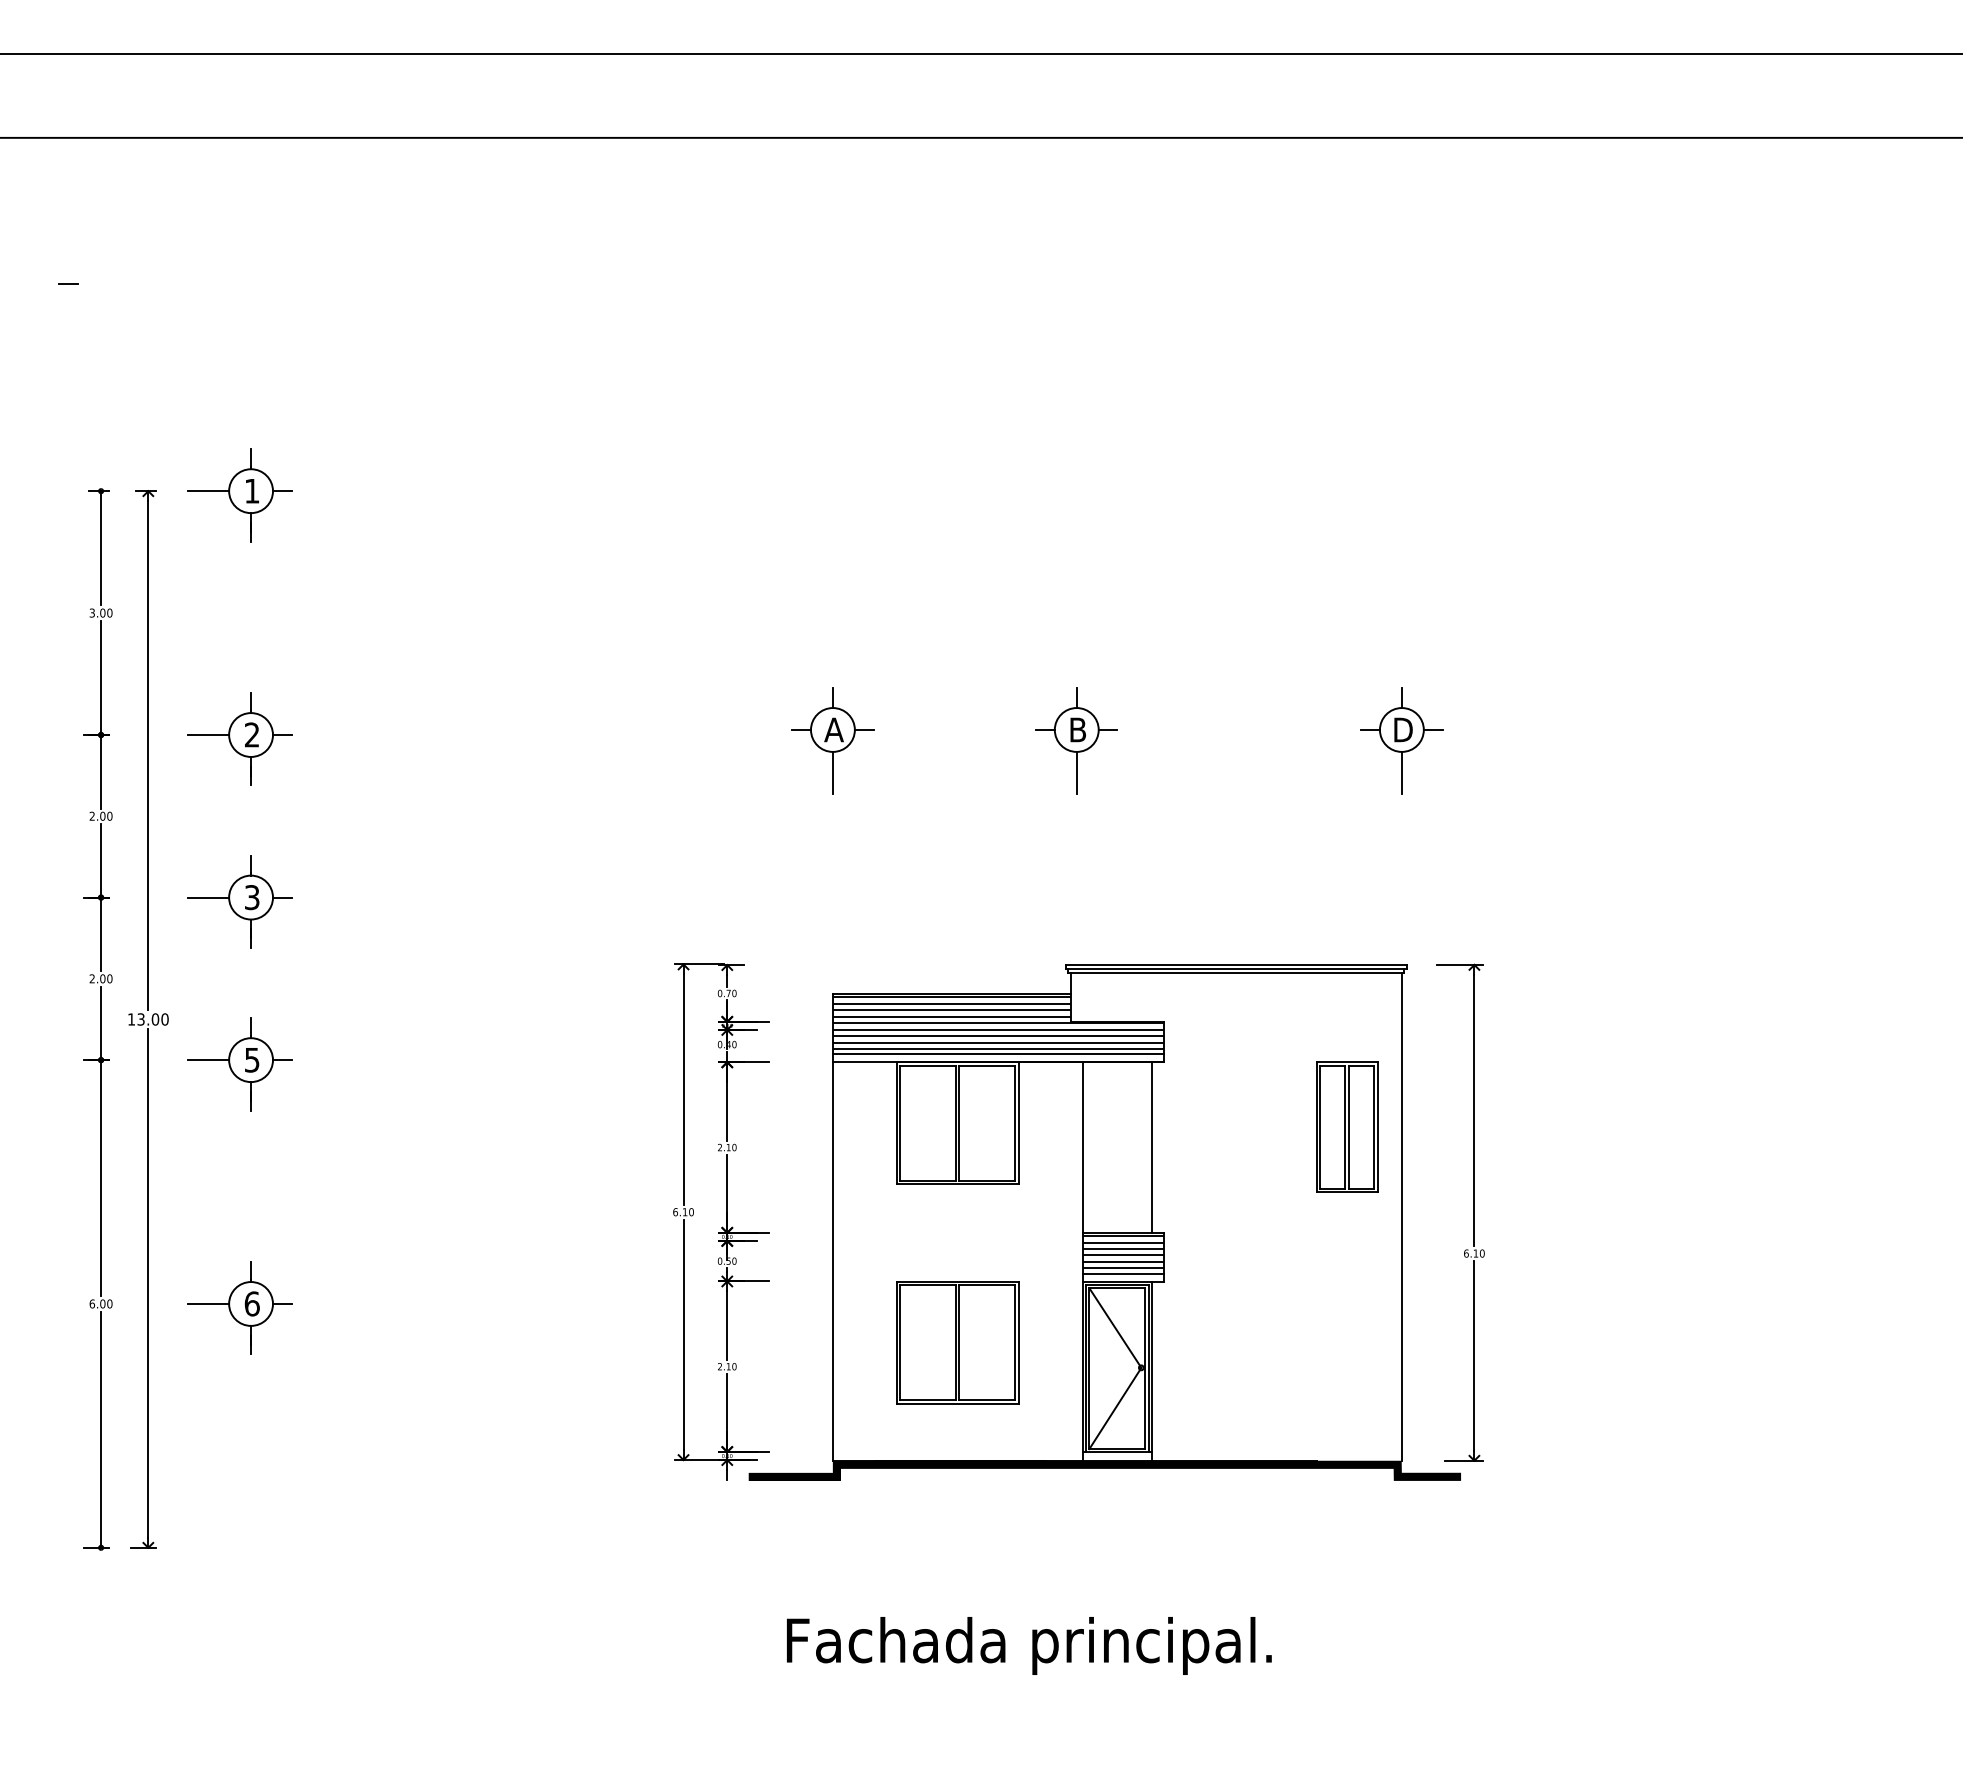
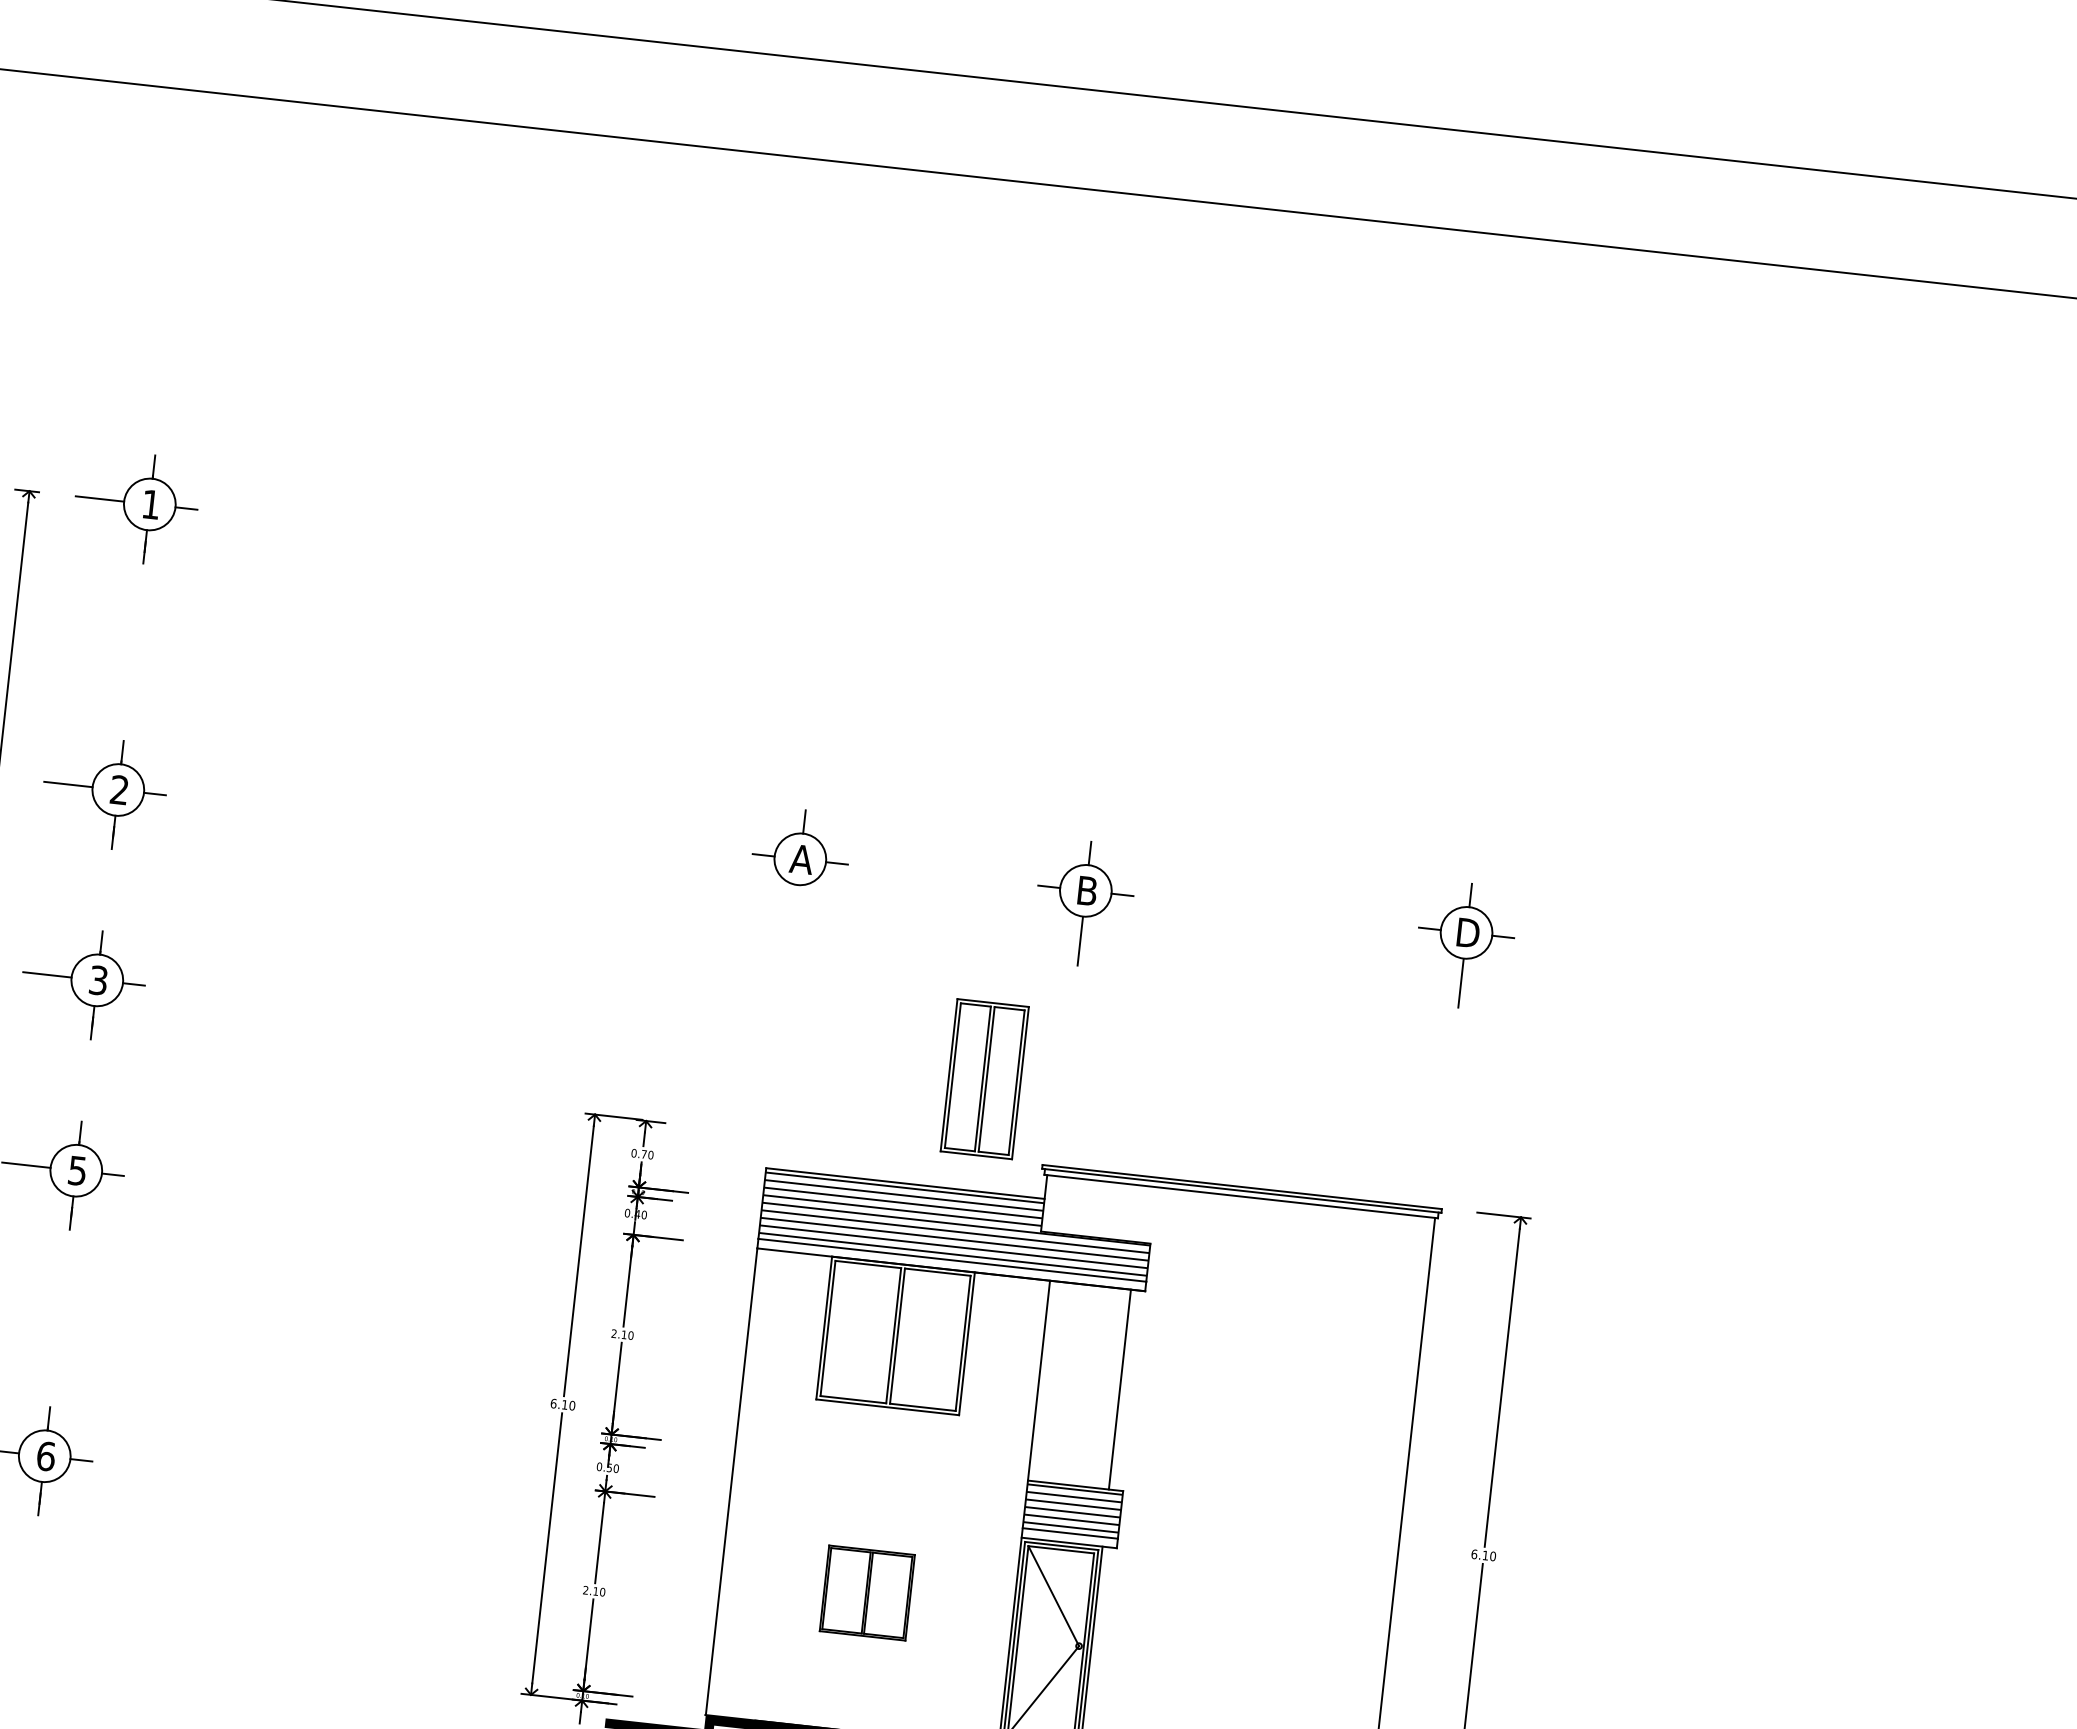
line: (832, 772) -> (794, 909), removed
part: (1347, 1126) -> (985, 1078), moved
part: (957, 1342) -> (867, 1592), size x0.6

